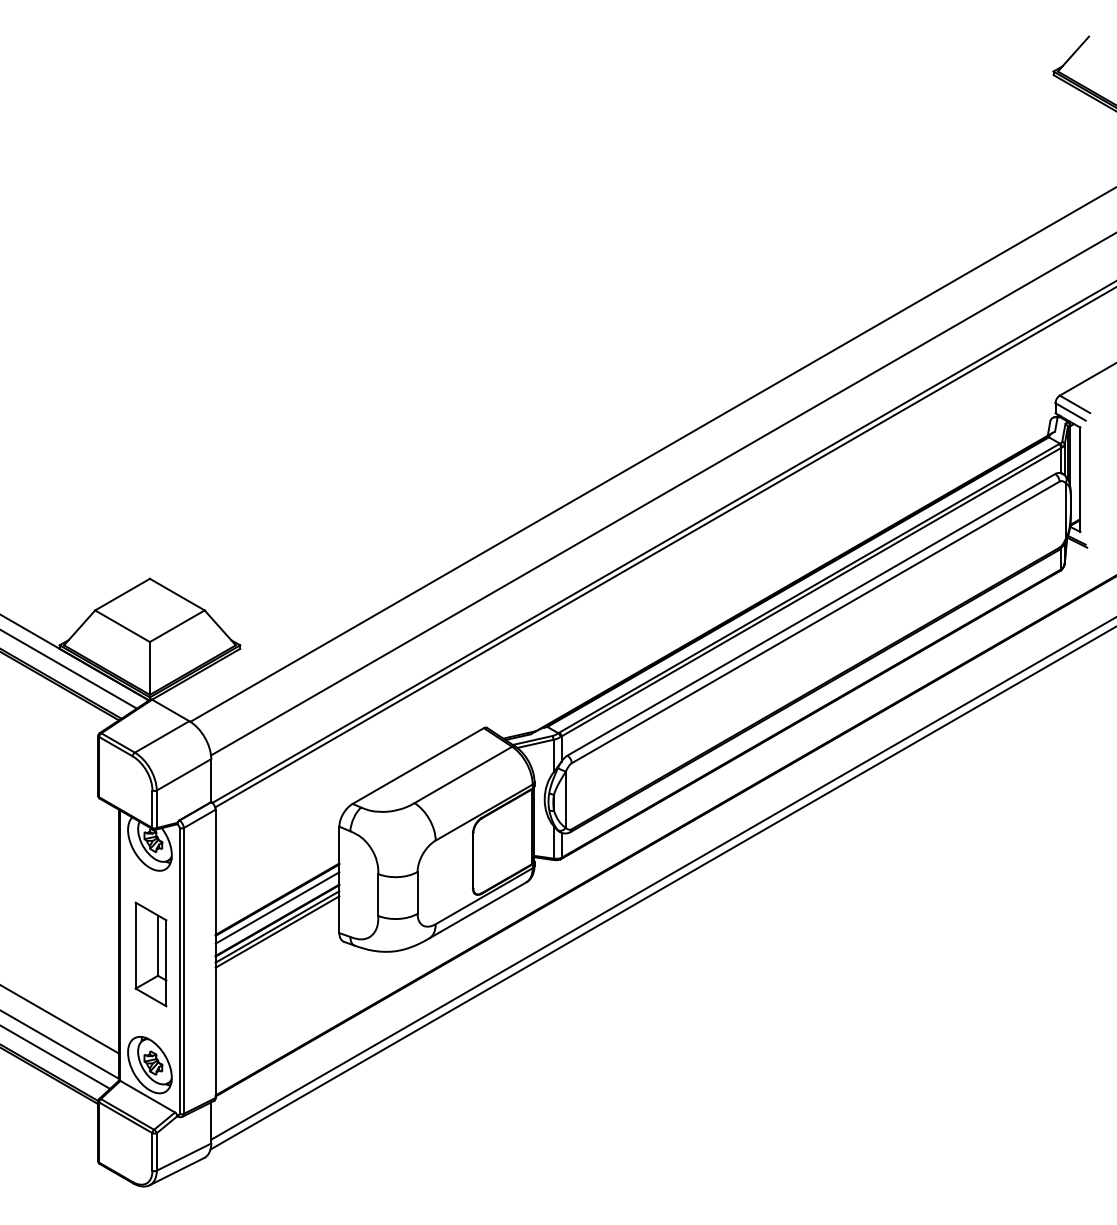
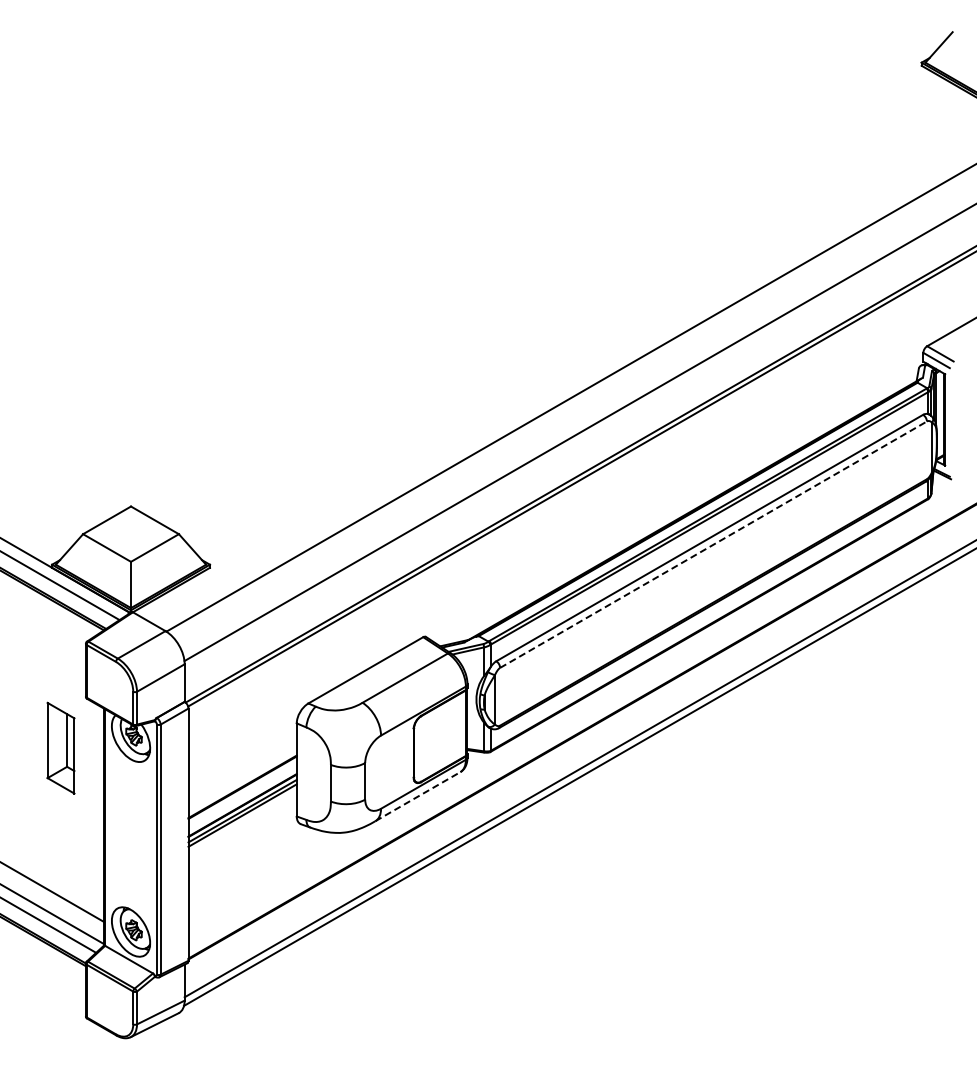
line: (815, 622) -> (713, 544), solid -> dashed
line: (277, 907) -> (242, 794), removed
line: (478, 910) -> (418, 796), solid -> dashed
part: (150, 953) -> (60, 747), moved

